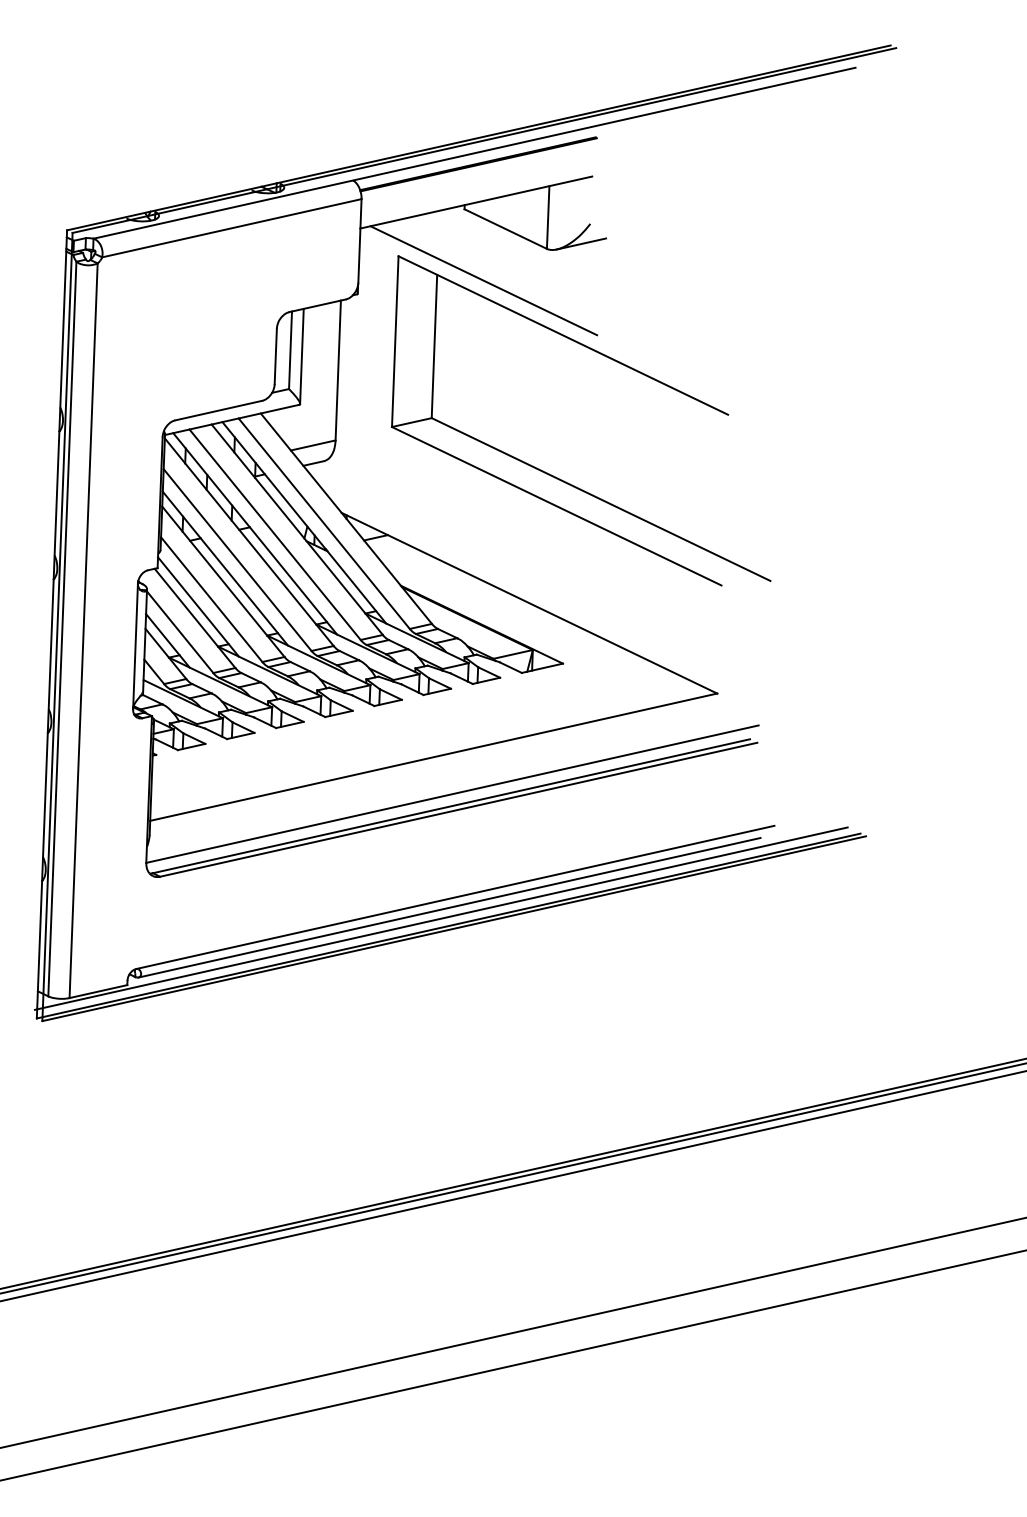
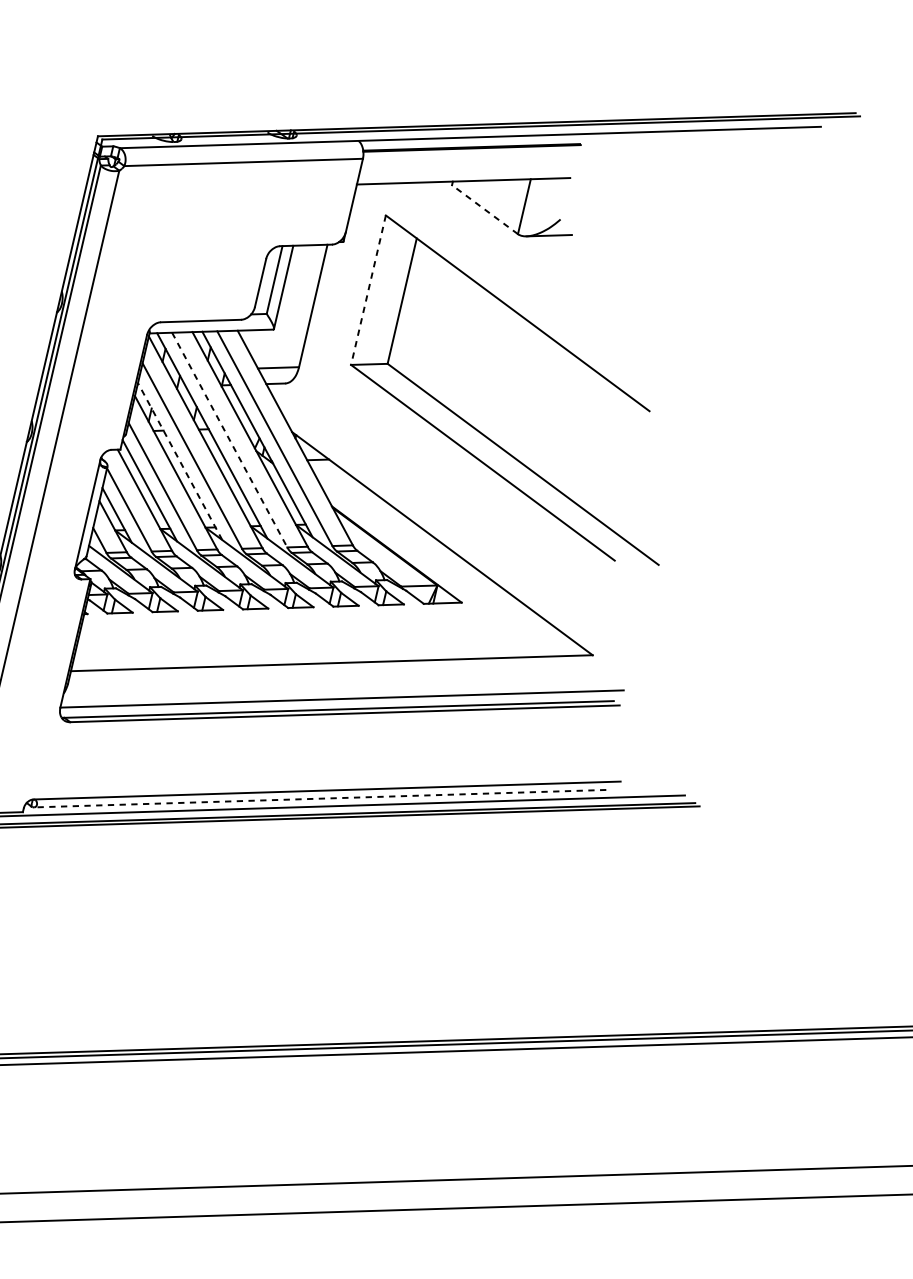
line: (505, 229) -> (484, 210), solid -> dashed
line: (483, 280) -> (456, 251), removed
line: (395, 342) -> (368, 290), solid -> dashed
line: (275, 534) -> (230, 439), solid -> dashed
line: (225, 568) -> (180, 461), solid -> dashed
line: (449, 907) -> (320, 798), solid -> dashed

